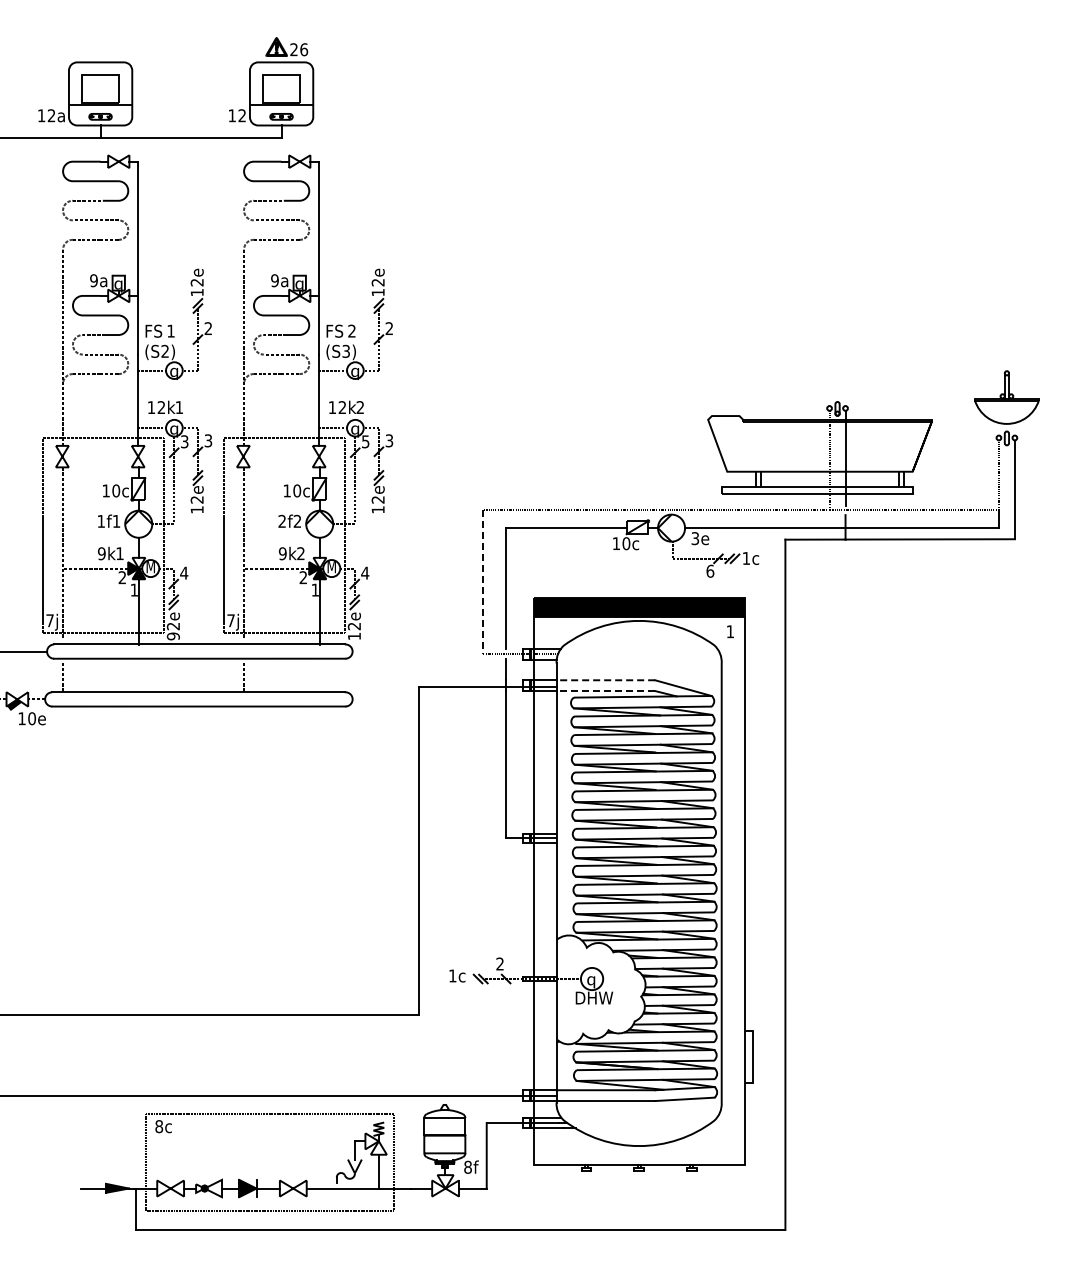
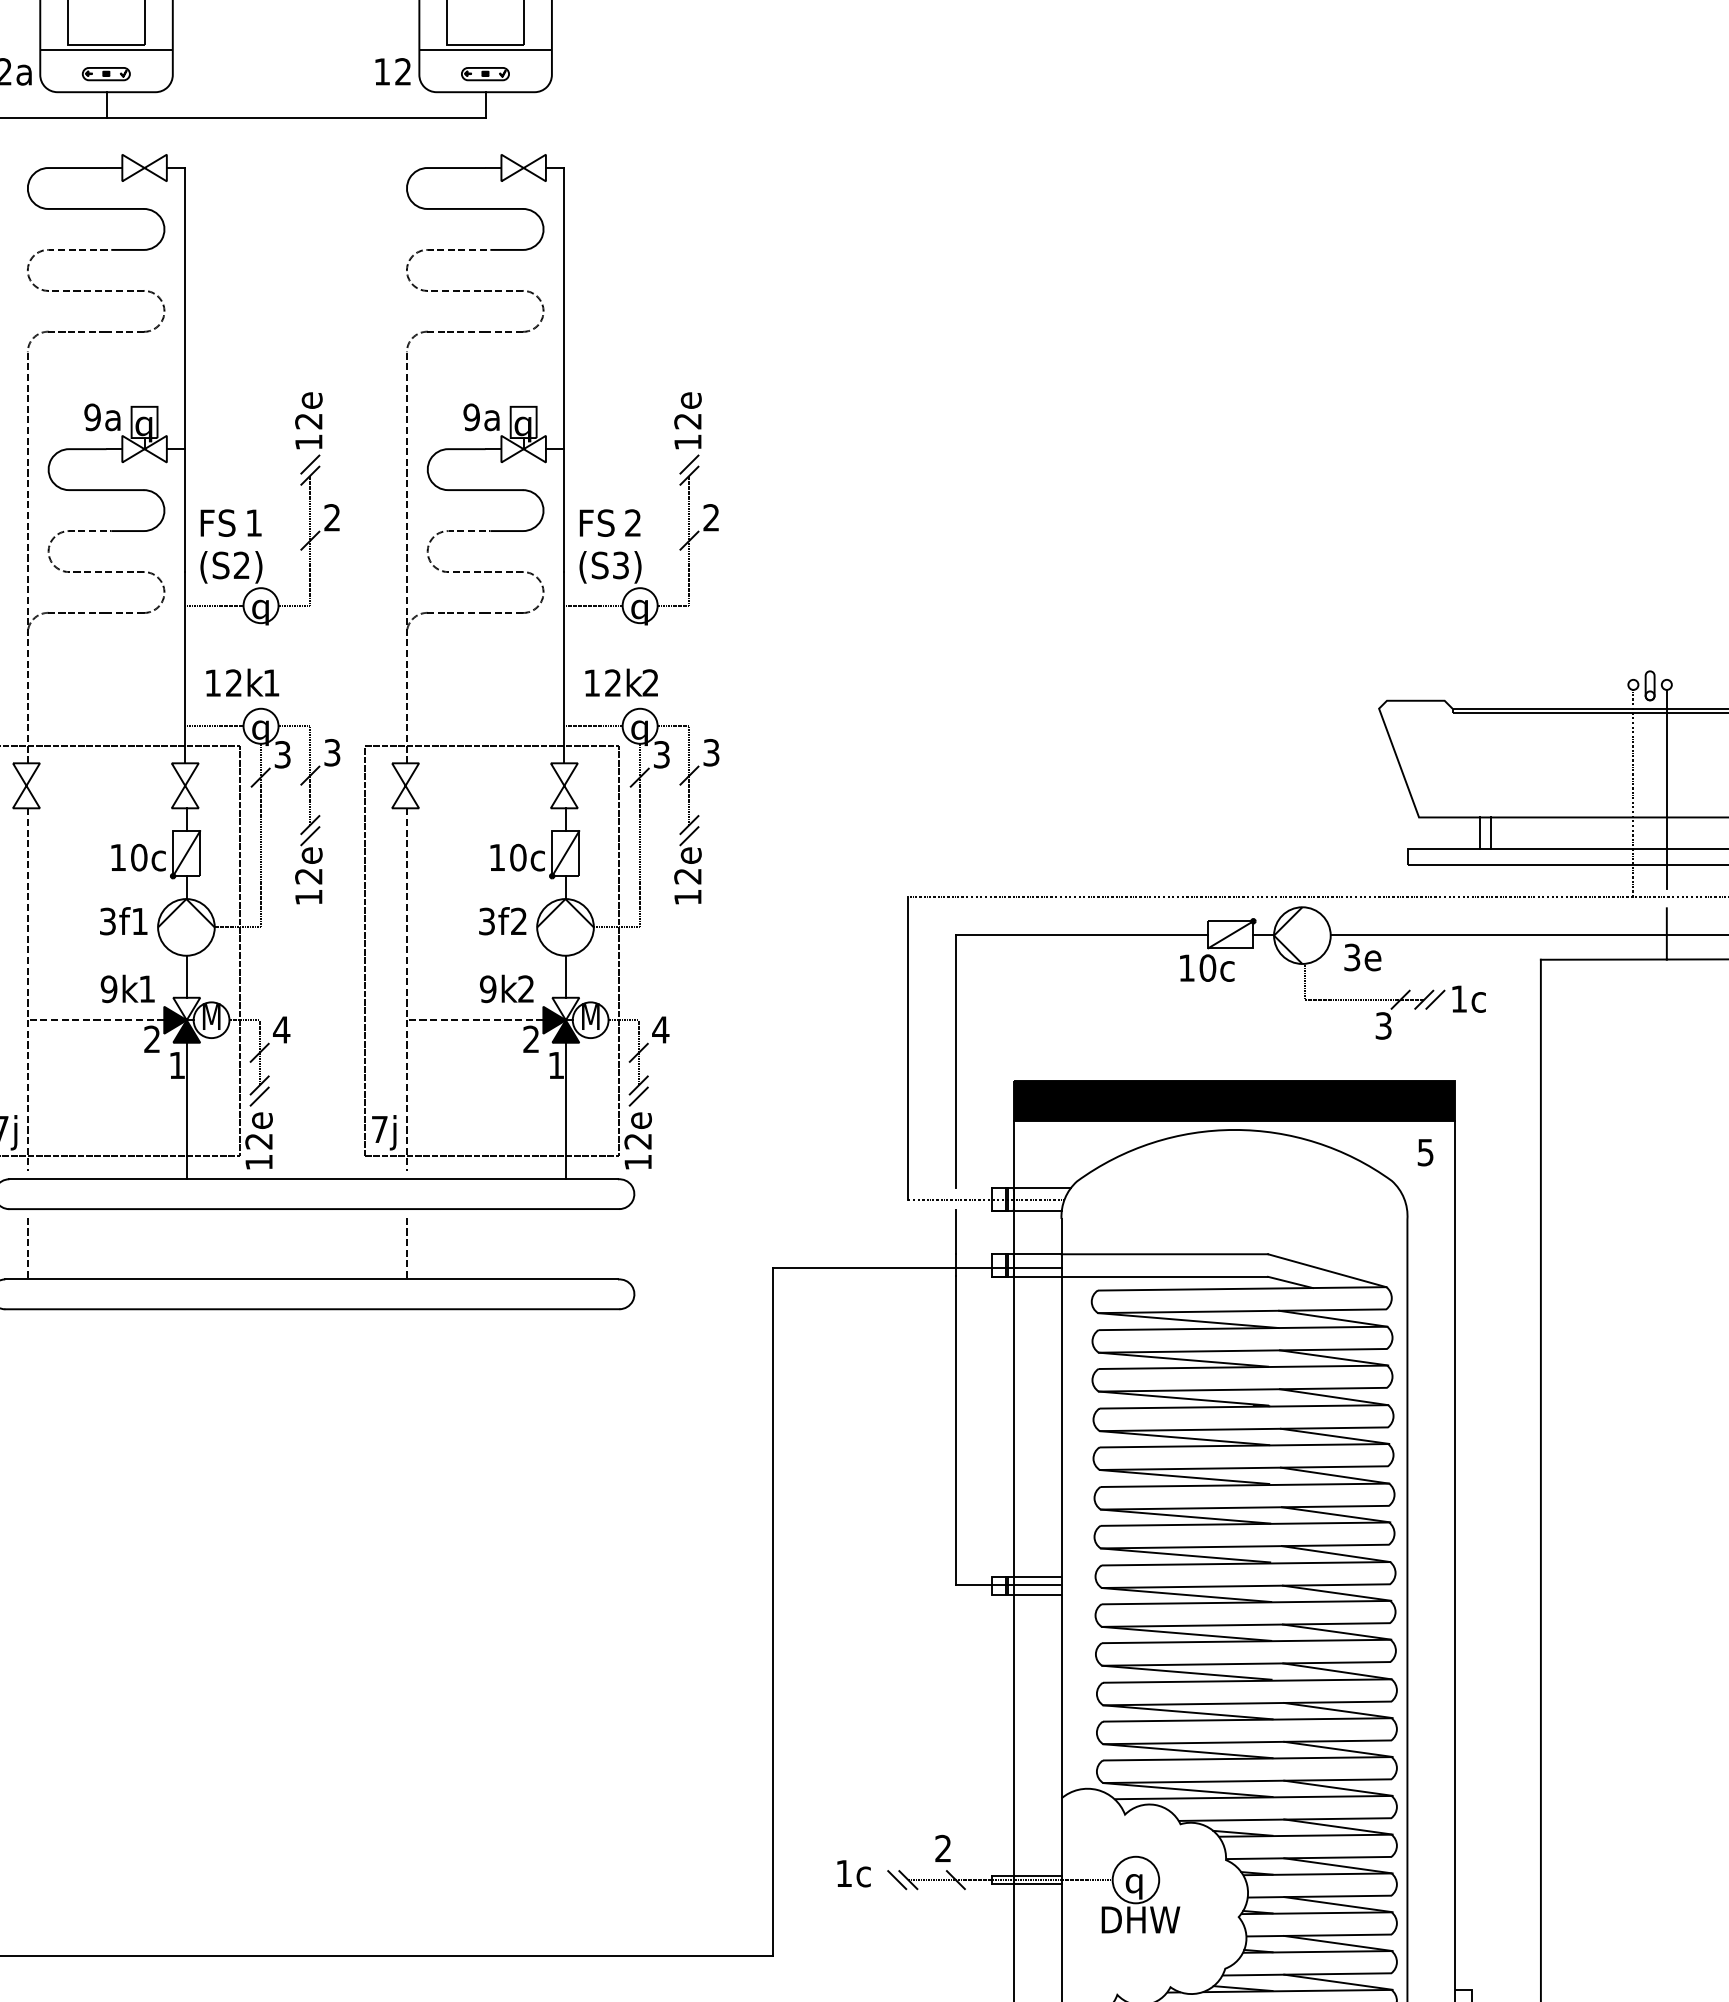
text: (365, 441) -> (661, 754), 5 -> 3
text: (100, 520) -> (106, 919), 1f -> 3f
text: (281, 521) -> (485, 921), 2f -> 3f
text: (710, 570) -> (1383, 1024), 6 -> 3
line: (483, 582) -> (908, 1049), dashed -> solid
text: (729, 631) -> (1423, 1152), 1 -> 5
text: (172, 636) -> (257, 1162), 92e -> 12e
line: (605, 680) -> (1164, 1254), dashed -> solid
line: (605, 691) -> (1164, 1277), dashed -> solid

